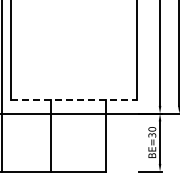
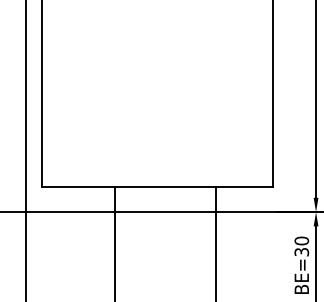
line: (73, 100) -> (156, 187), dashed -> solid

